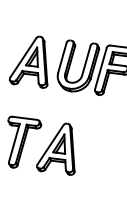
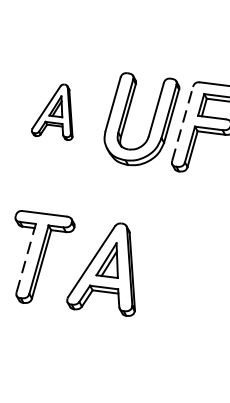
part: (28, 61) -> (51, 111), size x0.6
line: (101, 68) -> (183, 123), solid -> dashed
line: (14, 142) -> (26, 257), solid -> dashed

